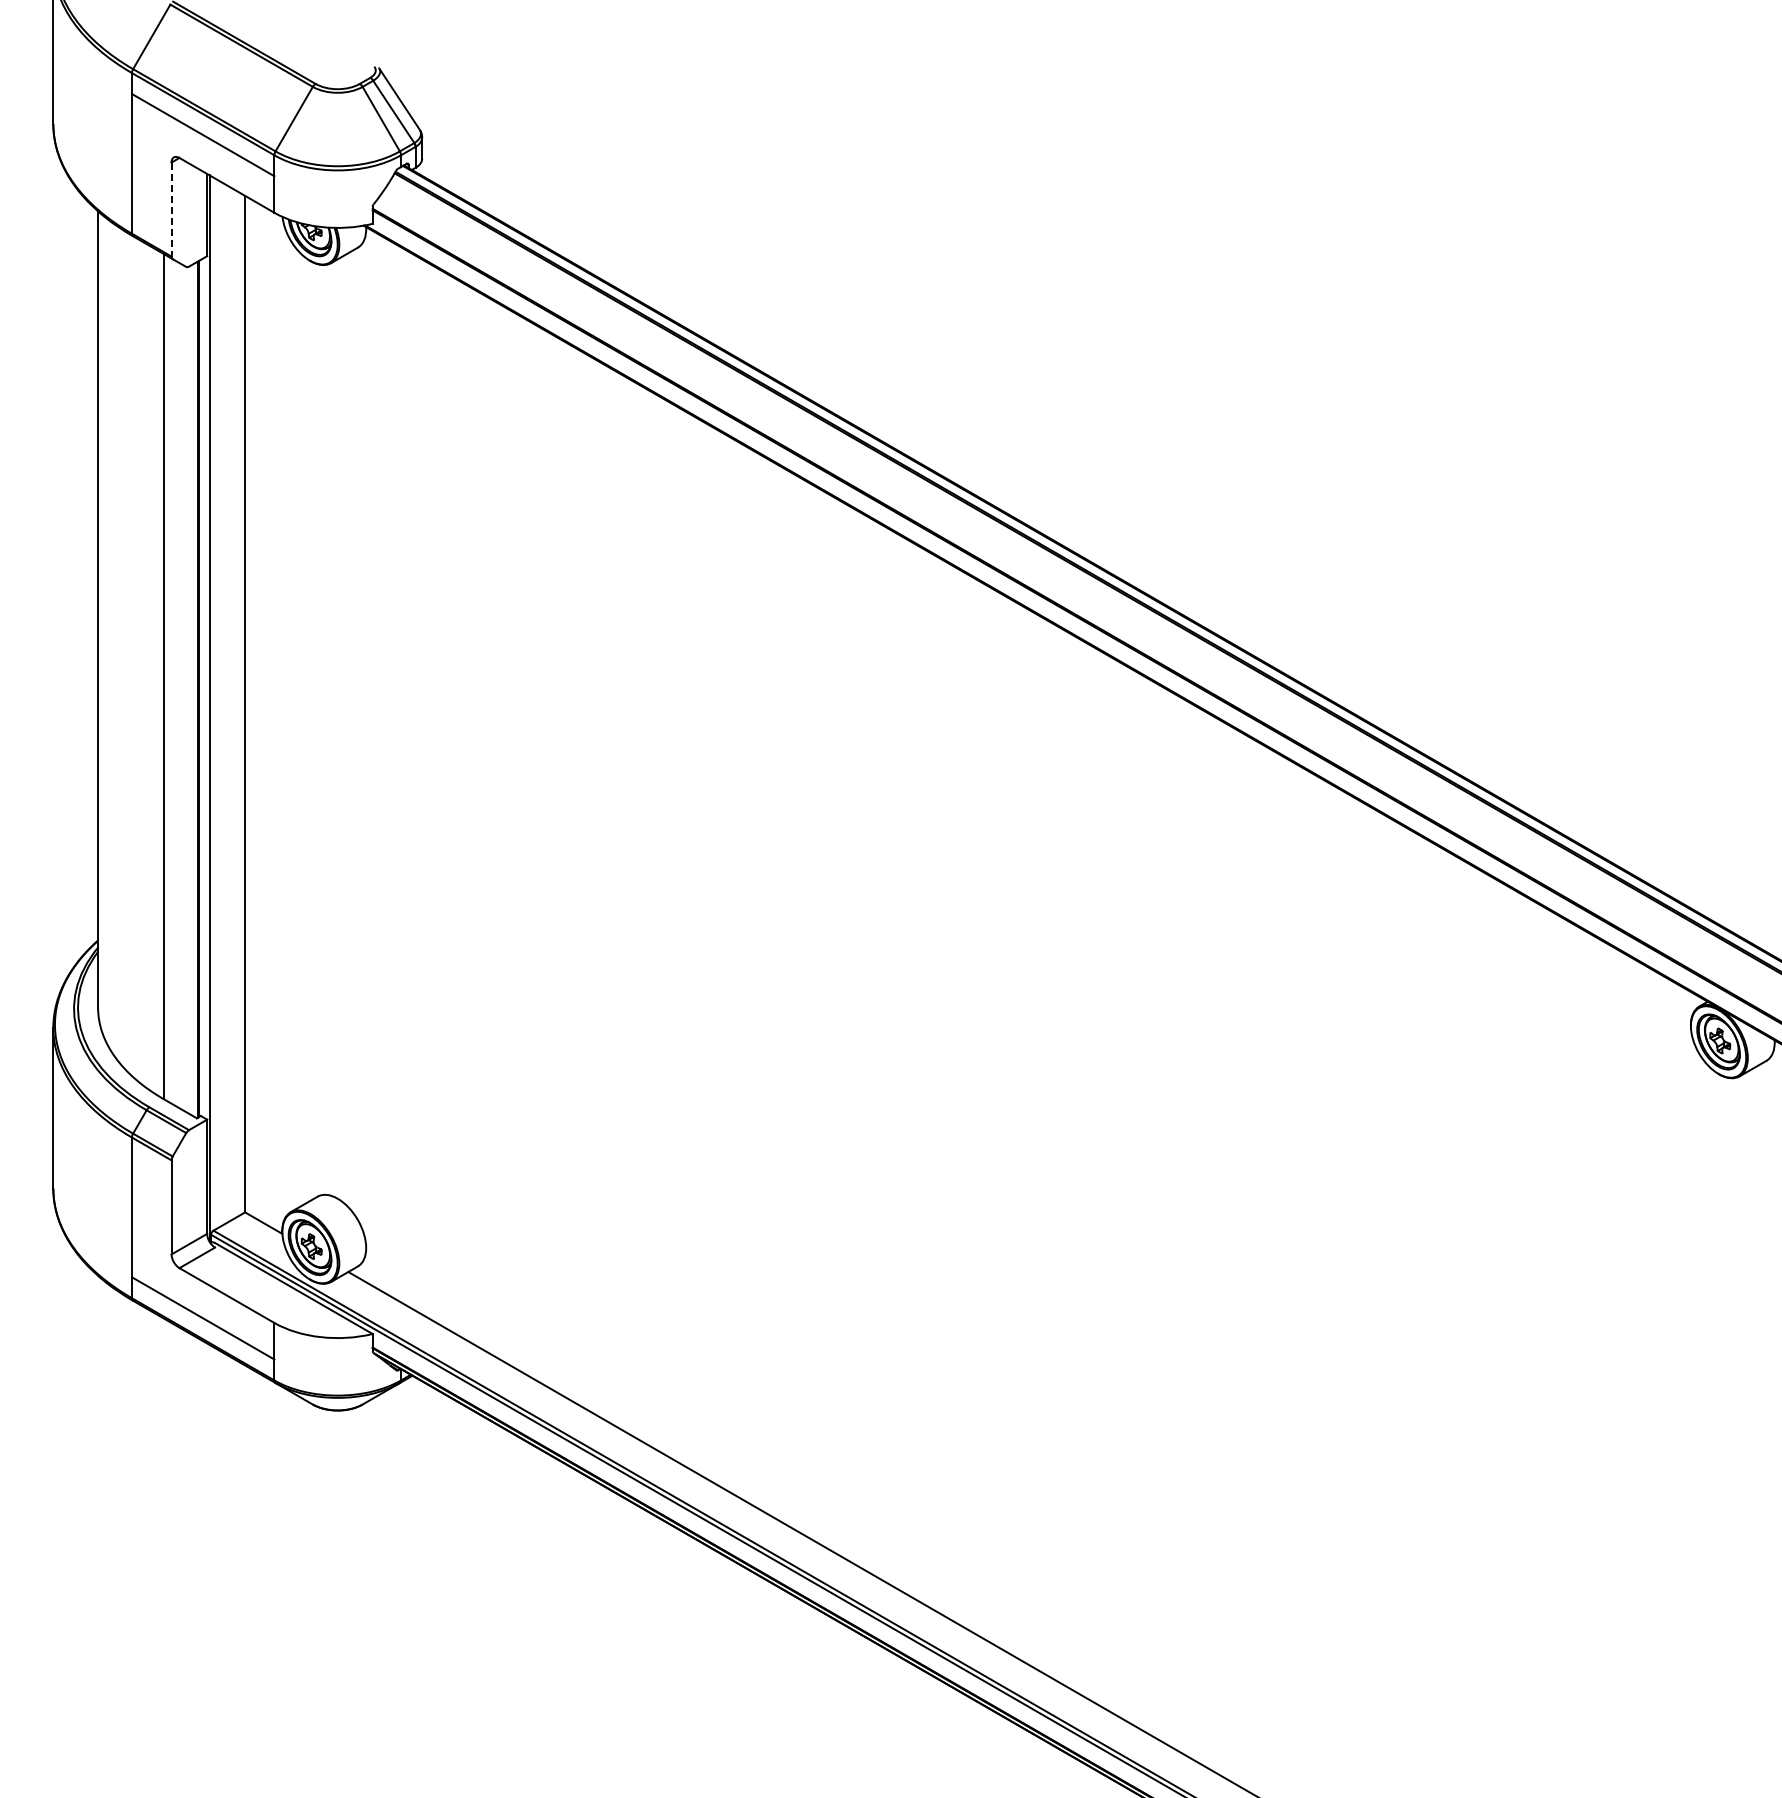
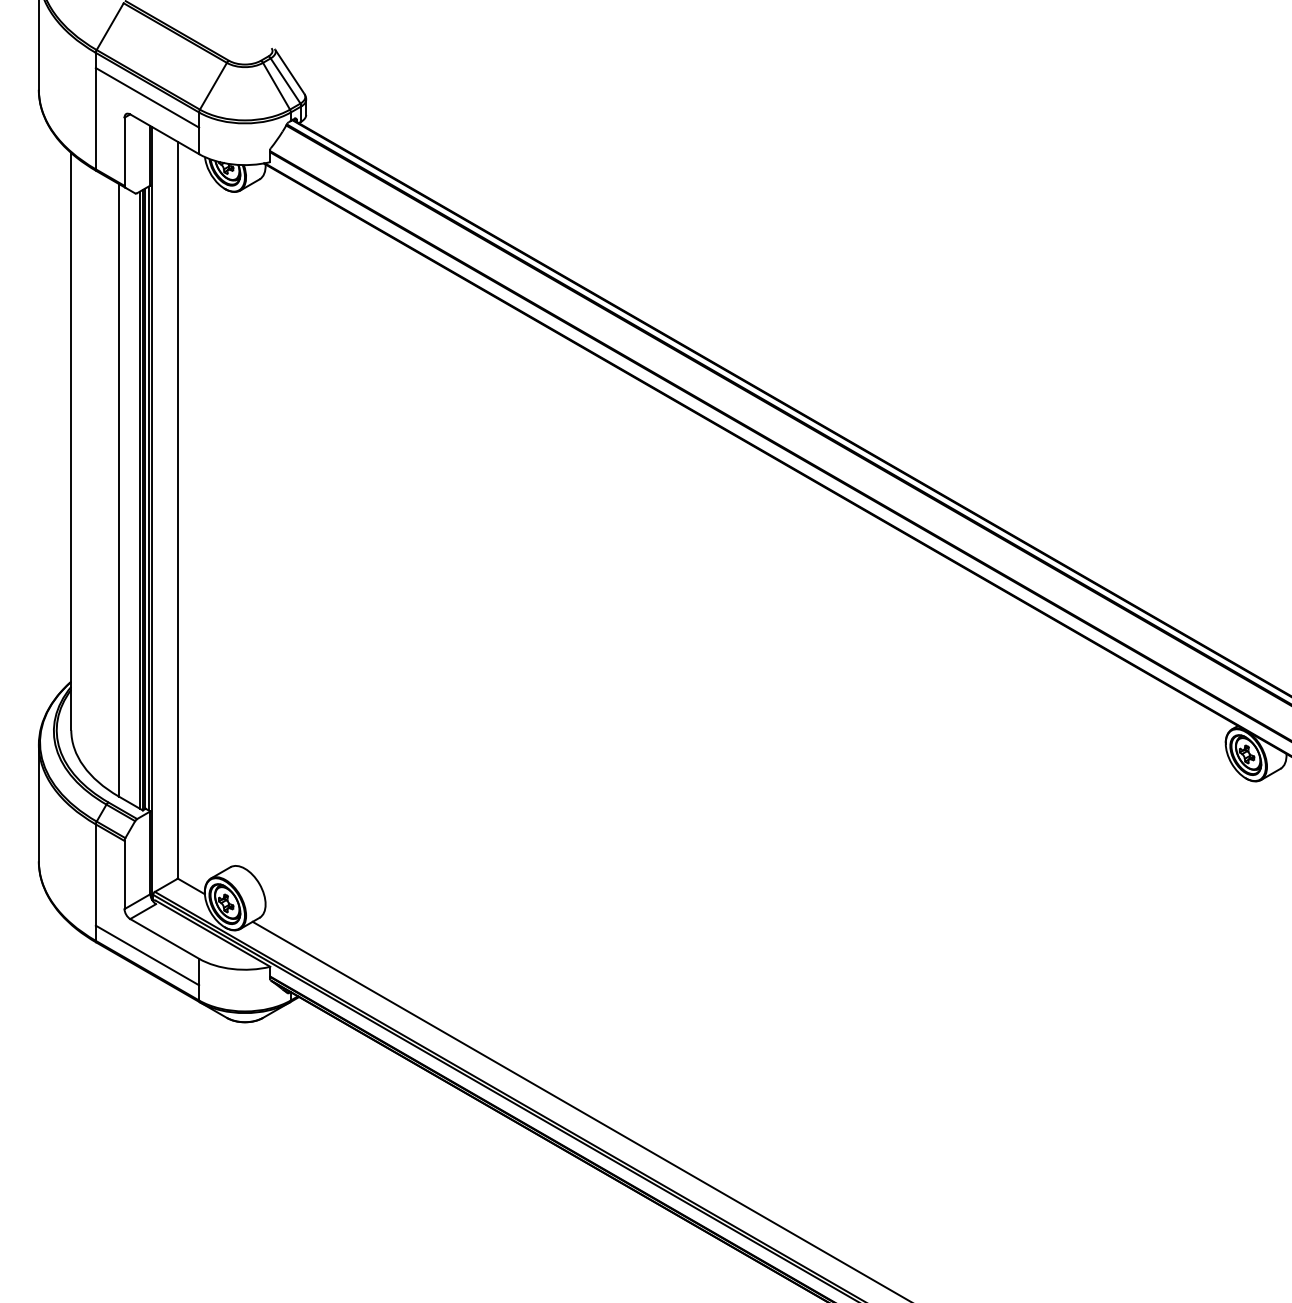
line: (171, 210) -> (124, 152), dashed -> solid
line: (204, 687) -> (148, 498), added
line: (192, 690) -> (139, 500), added

